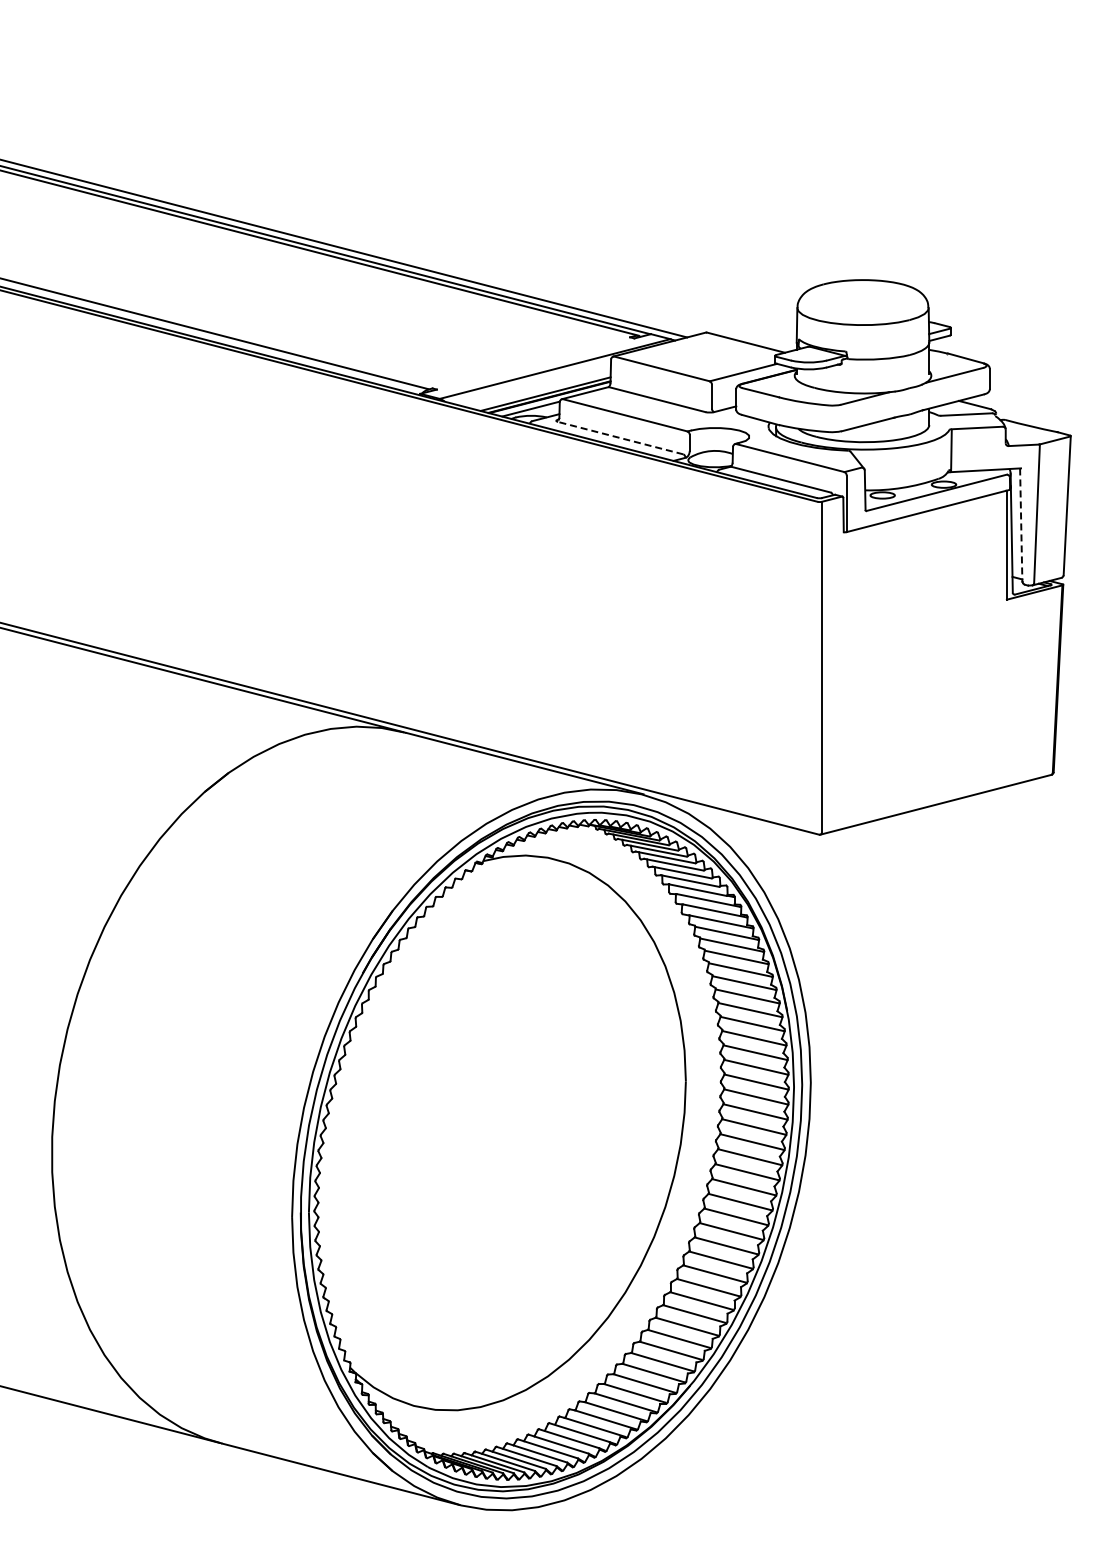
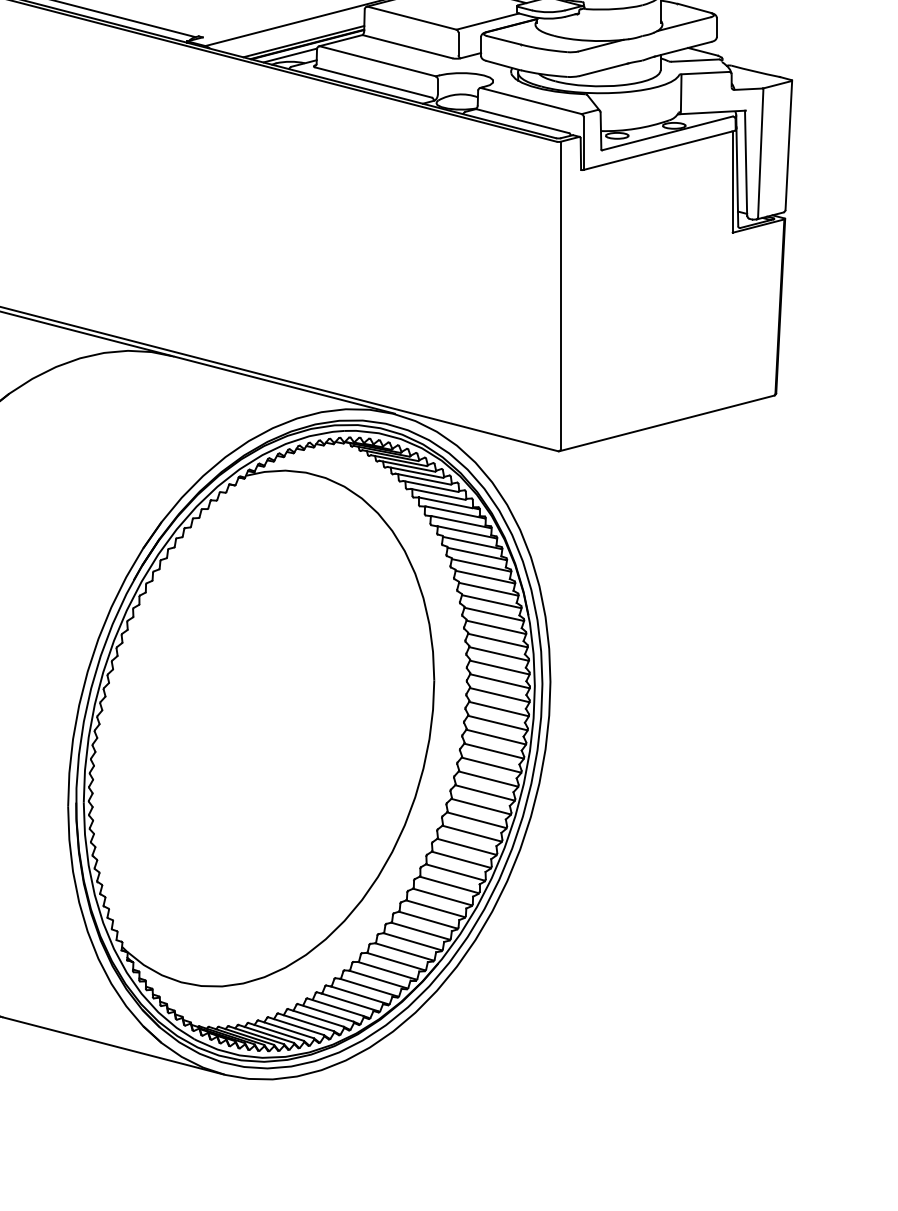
line: (620, 438) -> (373, 82), dashed -> solid
line: (1021, 525) -> (746, 163), dashed -> solid

